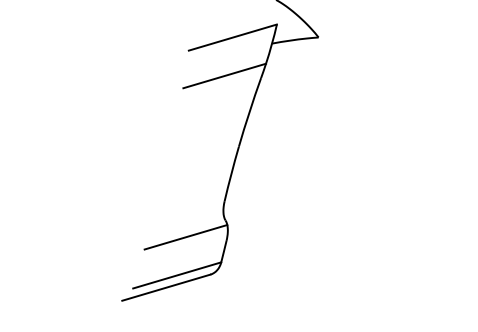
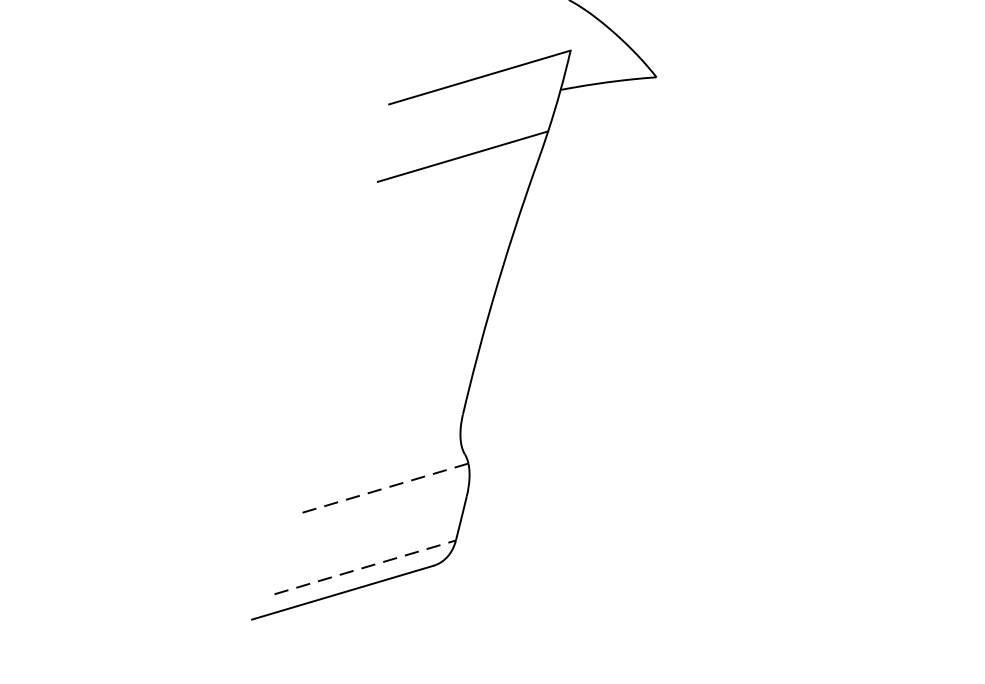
line: (185, 237) -> (382, 489), solid -> dashed
line: (177, 275) -> (365, 567), solid -> dashed

